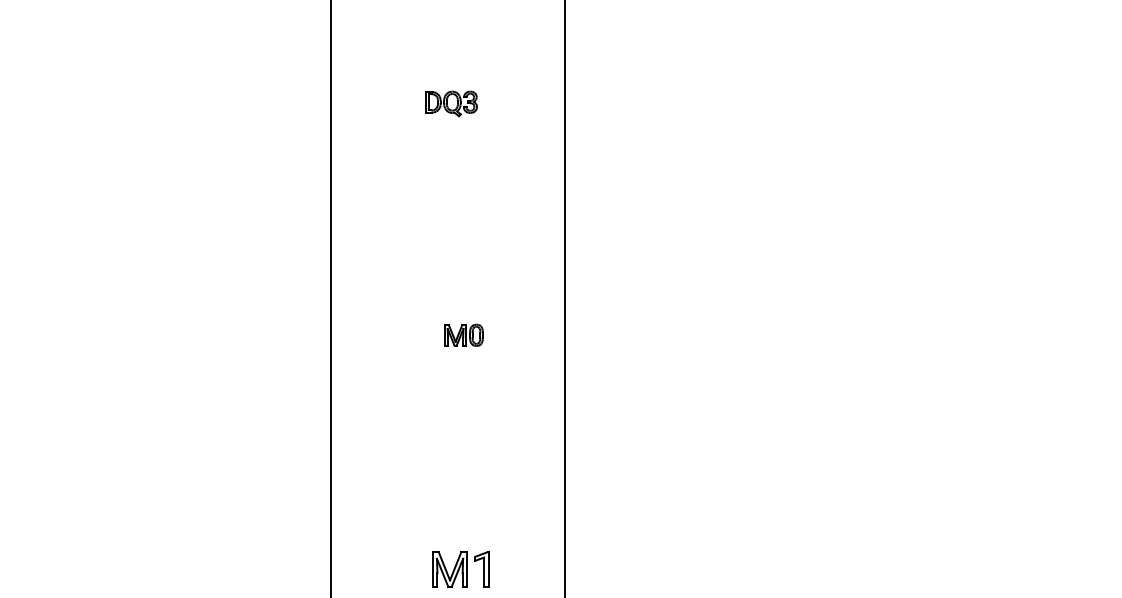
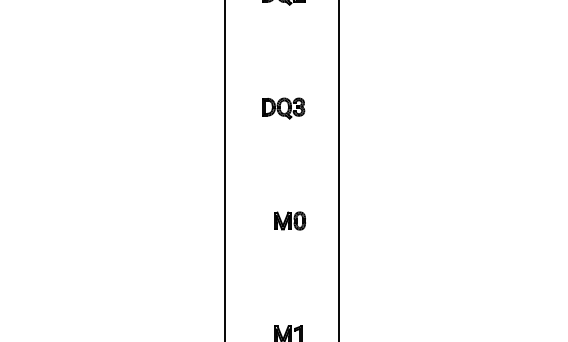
part: (450, 103) -> (283, 108), size x1.67
part: (463, 334) -> (289, 220), size x1.67

